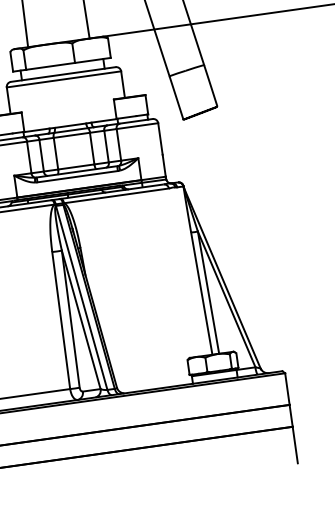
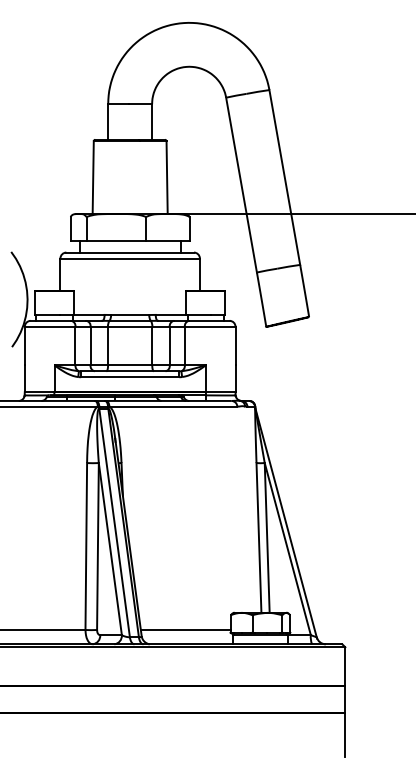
line: (152, 377) -> (185, 630), added

